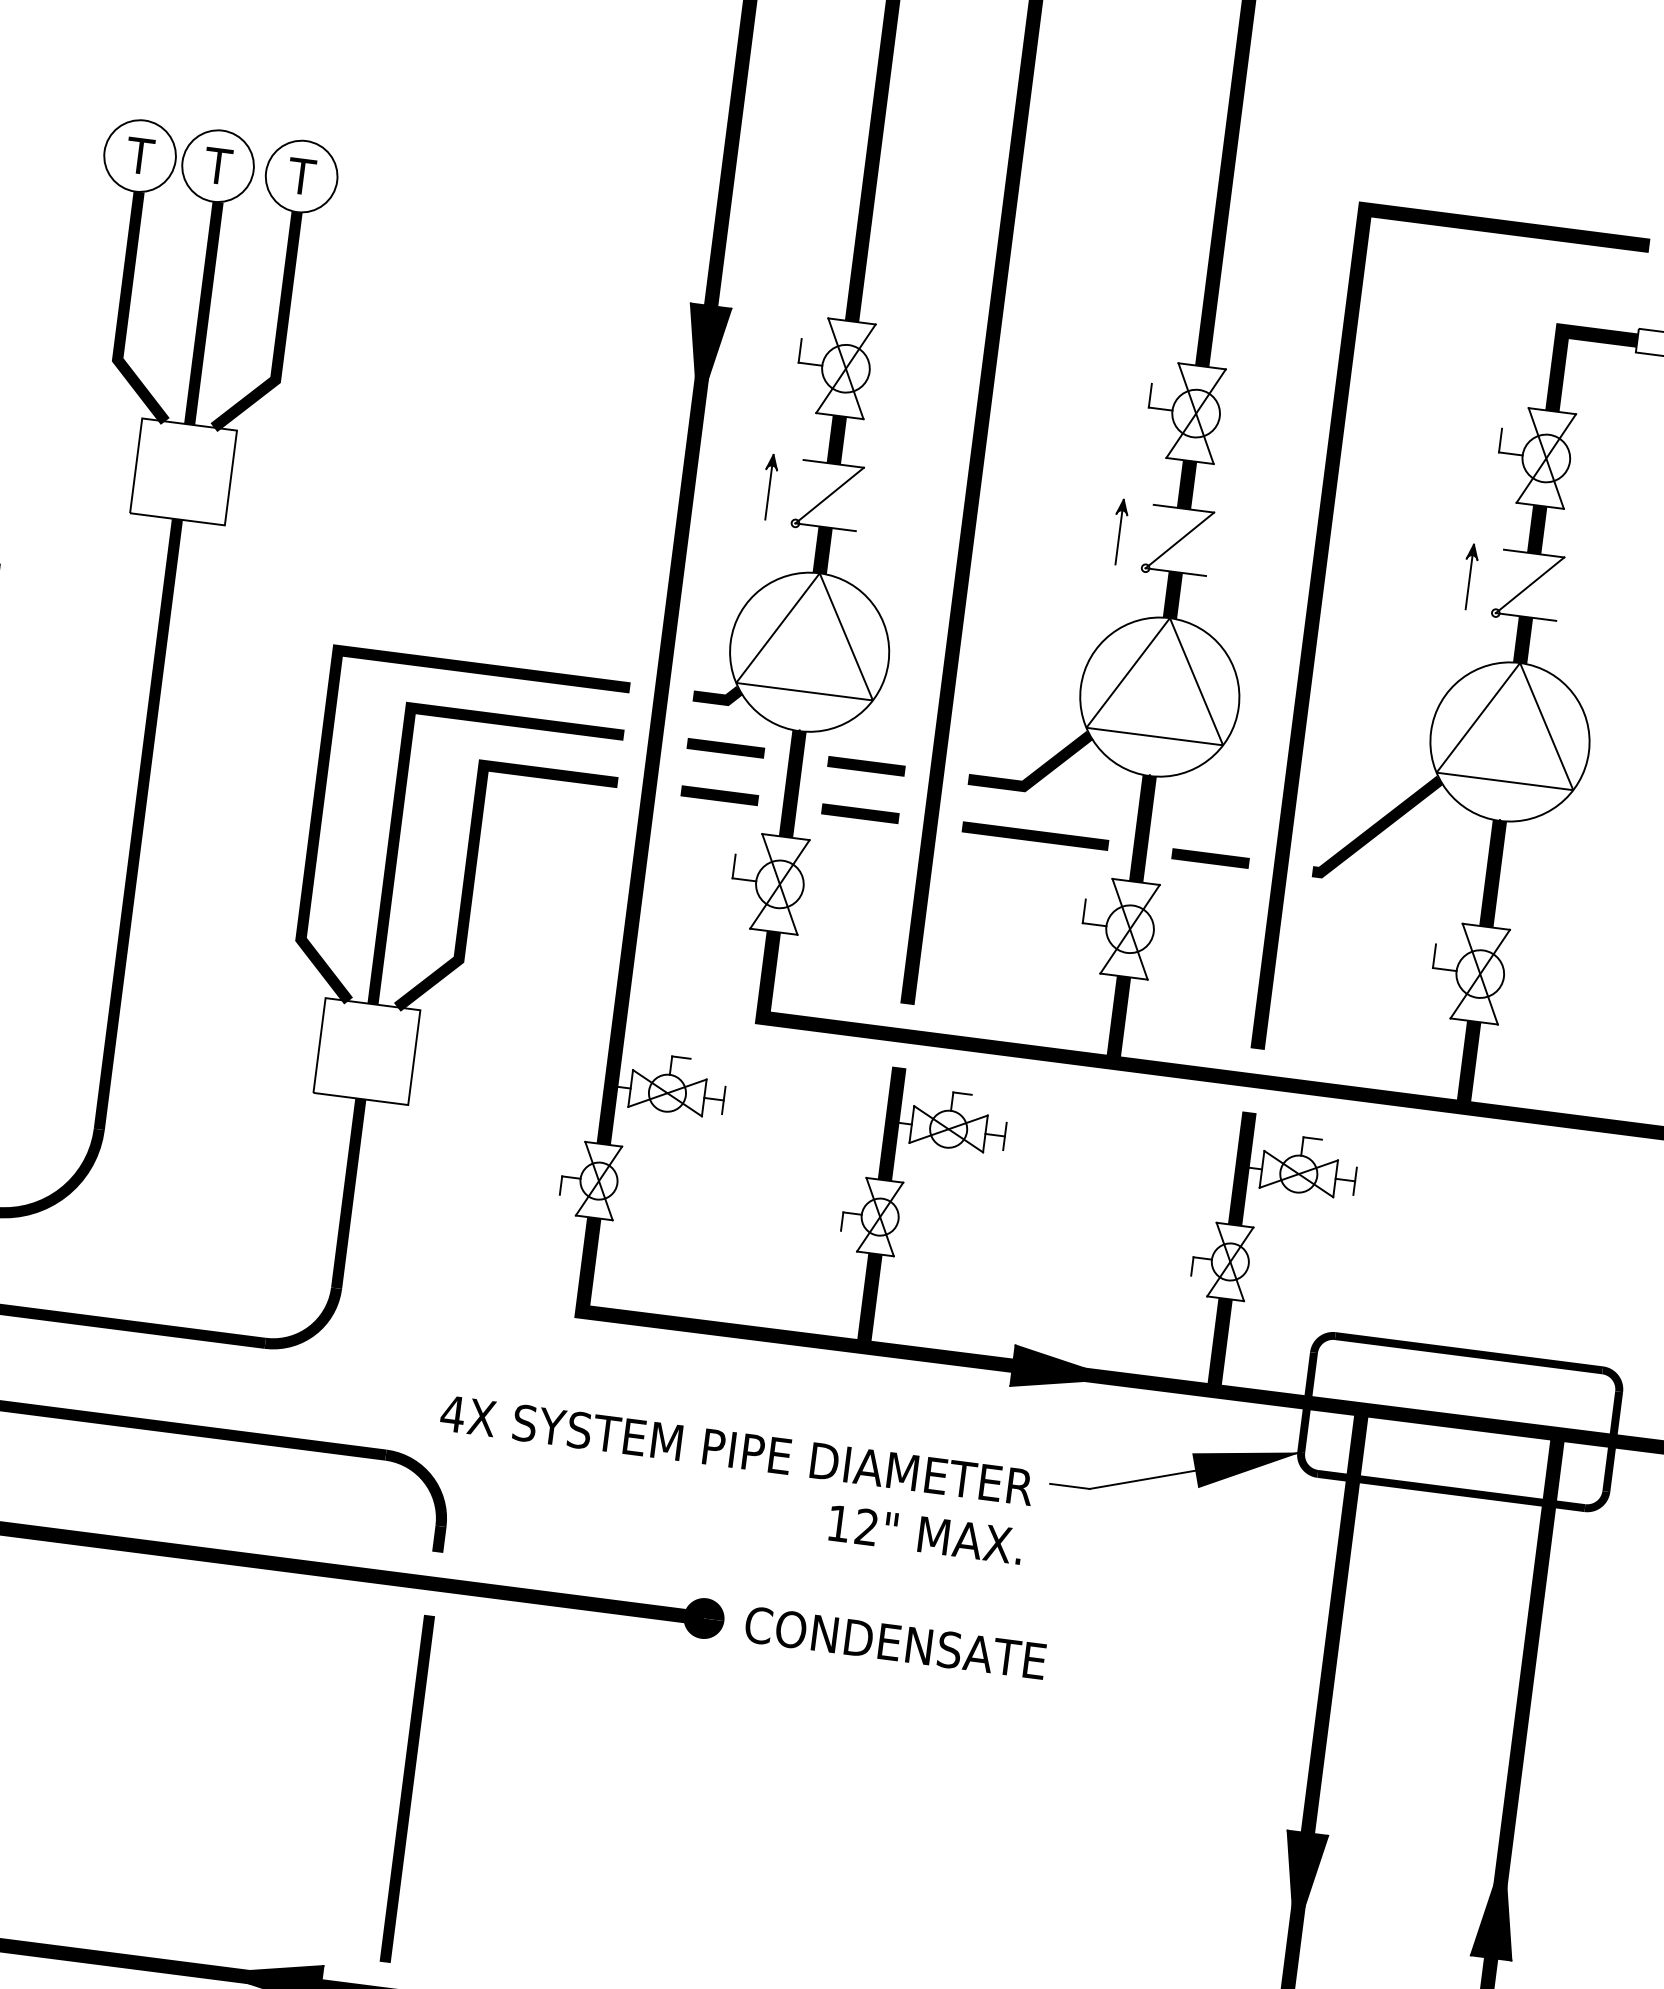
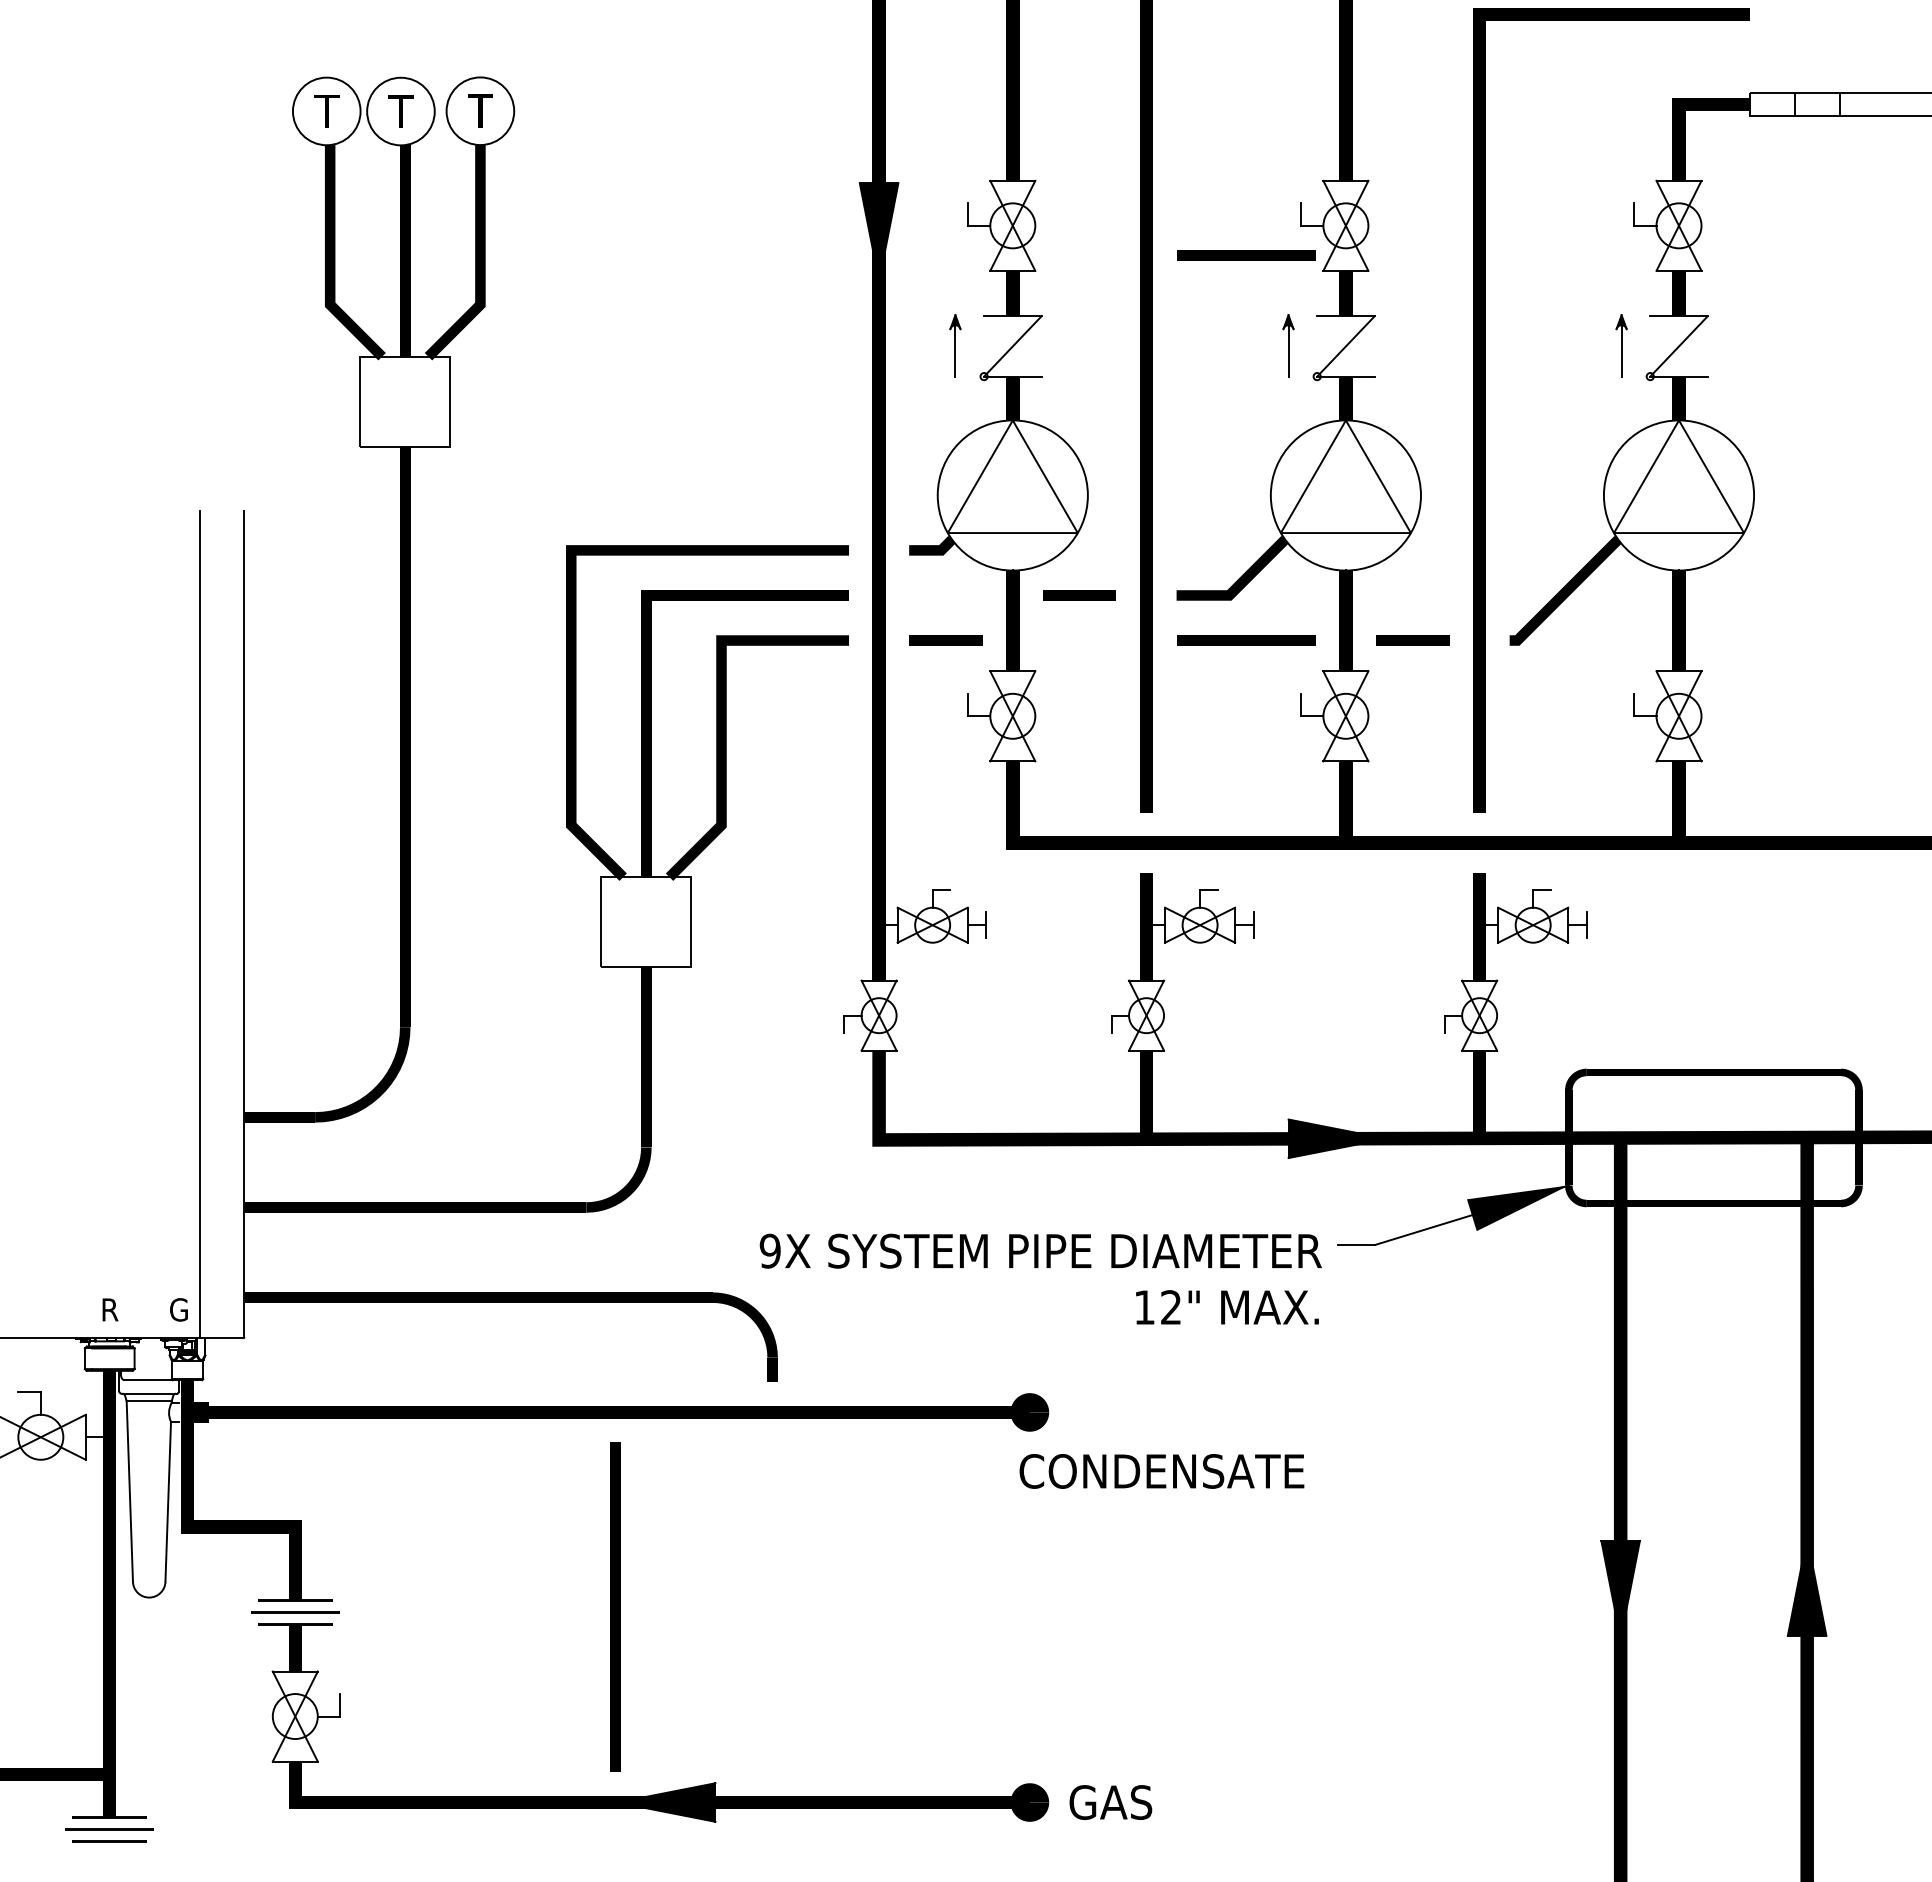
line: (1087, 431) -> (1246, 255), added
line: (725, 748) -> (945, 595), removed
line: (860, 813) -> (1079, 640), removed
text: (453, 1413) -> (770, 1250), 4X -> 9X
text: (895, 1643) -> (1161, 1471), moved
line: (407, 1787) -> (615, 1606), moved

